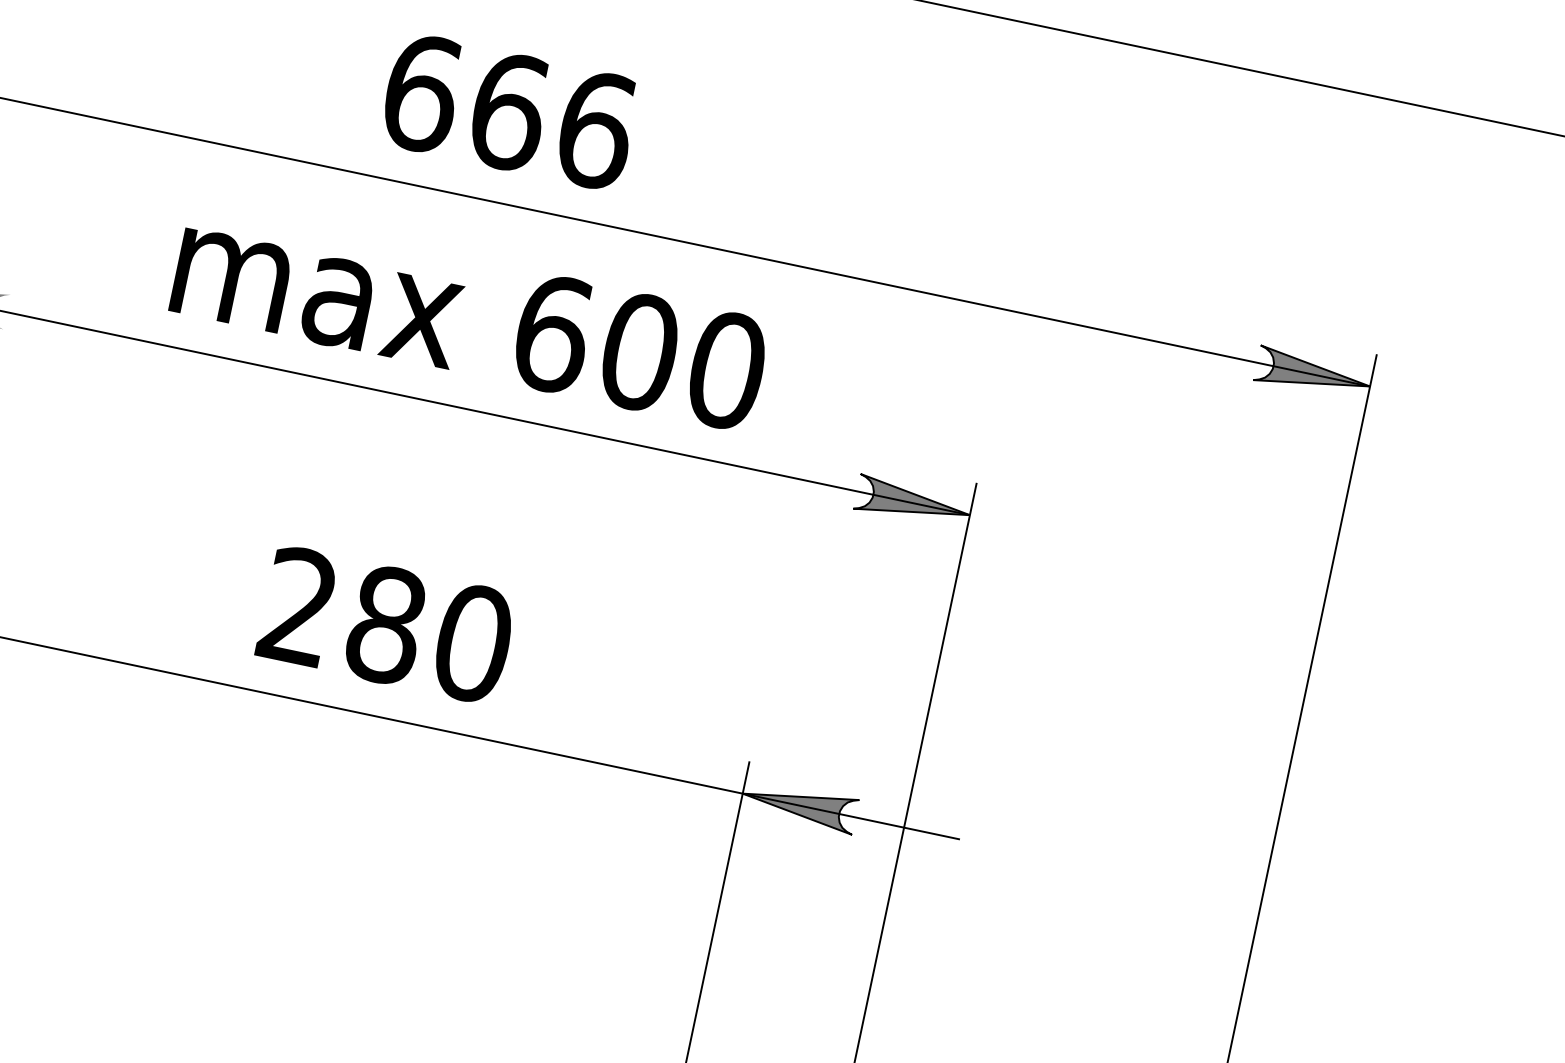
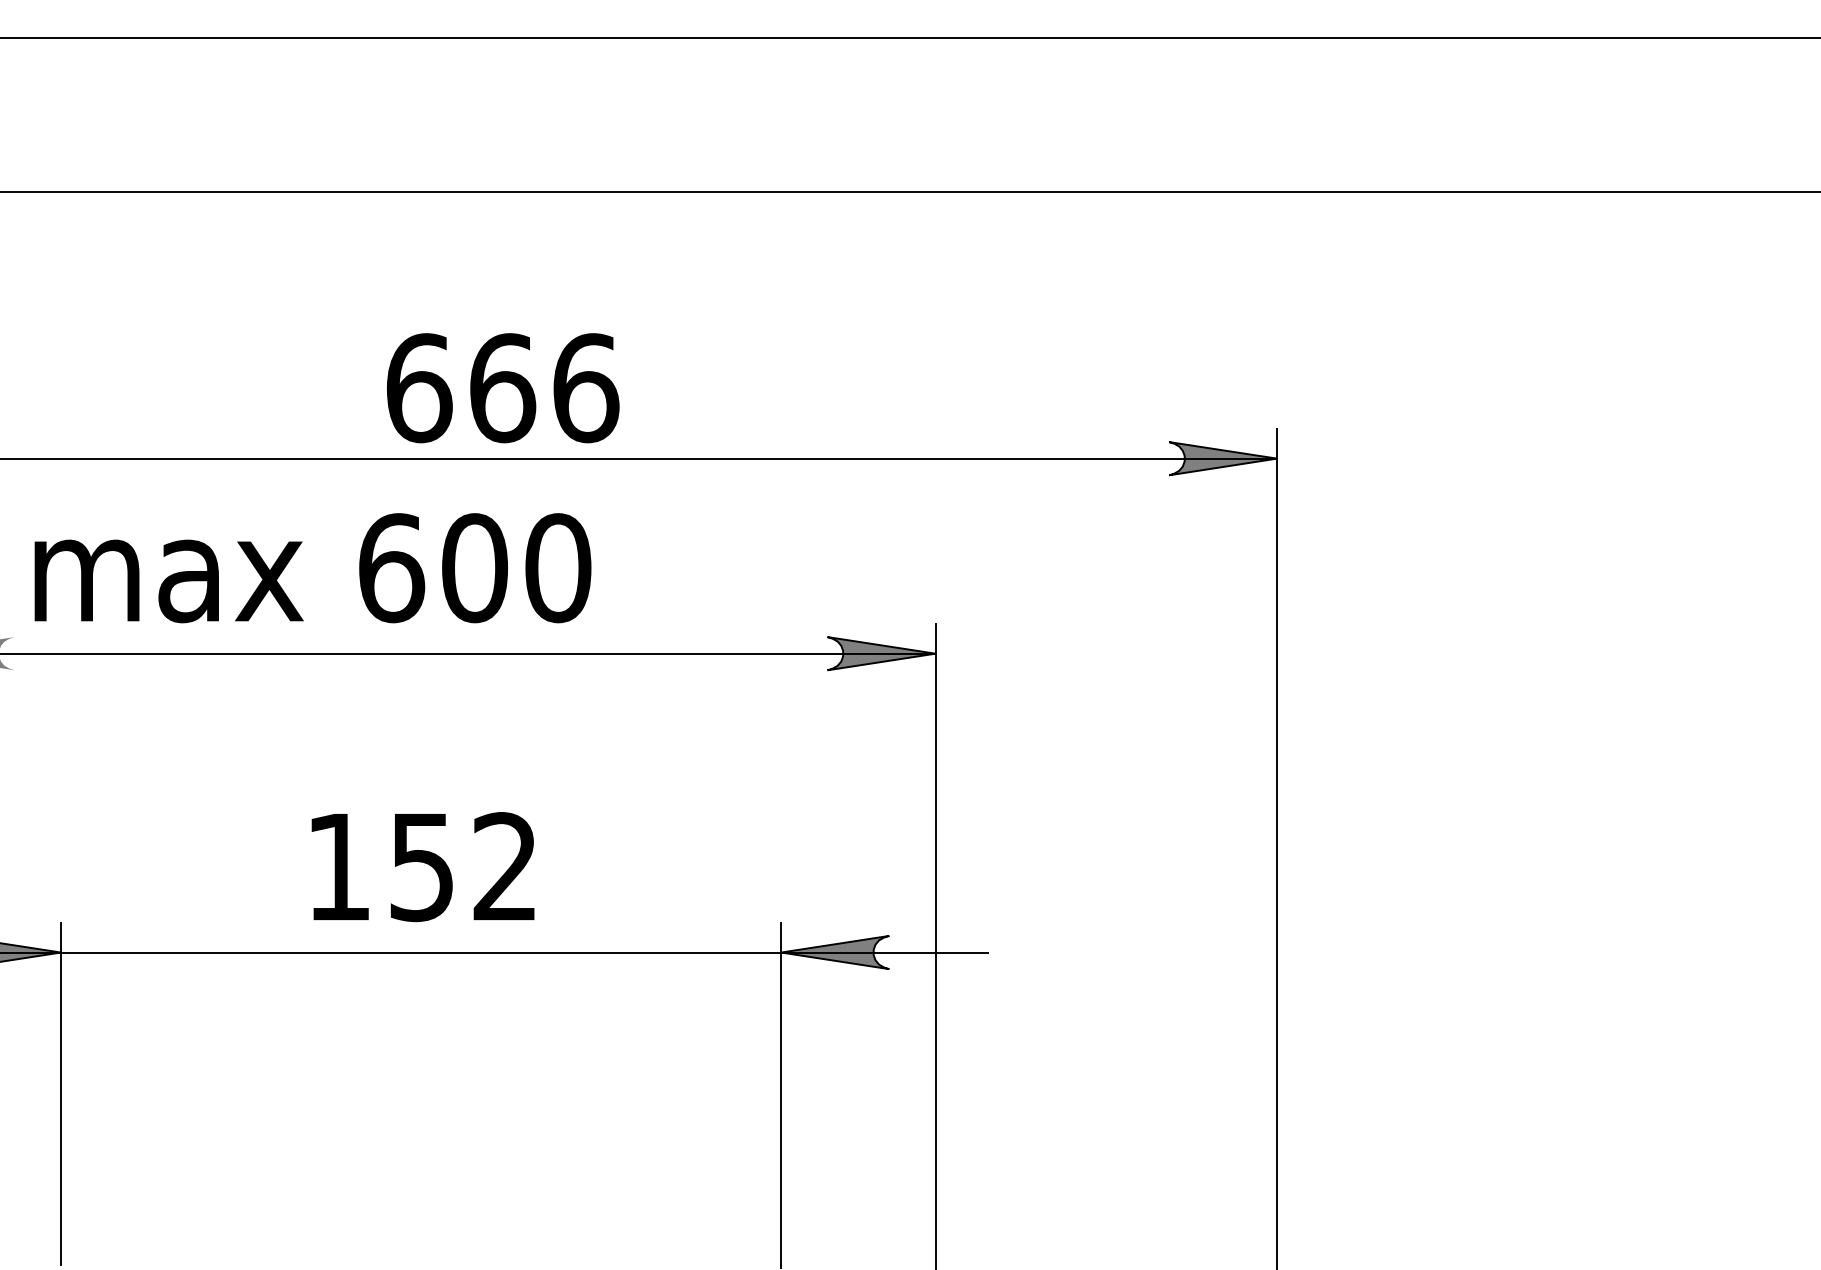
text: (509, 112) -> (503, 388), moved
text: (470, 316) -> (312, 568), moved
text: (386, 625) -> (422, 867), 280 -> 152

